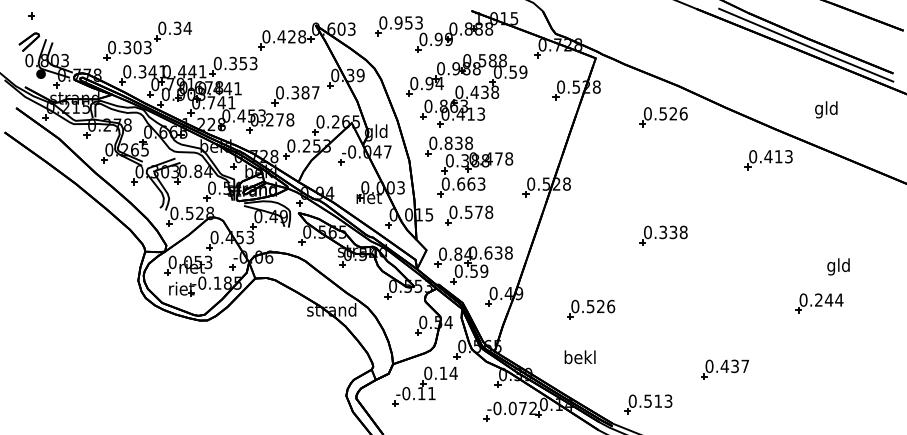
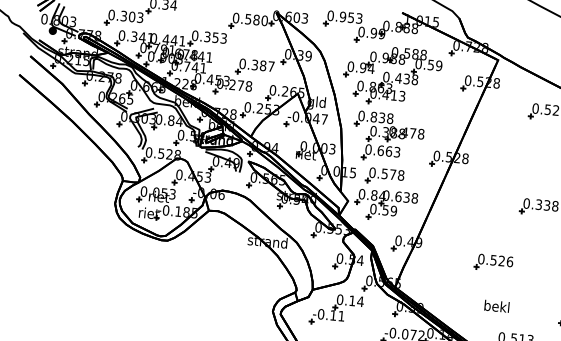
text: (291, 36) -> (256, 19), 0.428 -> 0.580
part: (473, 265) -> (385, 205), moved
part: (591, 309) -> (494, 262), moved
text: (579, 357) -> (496, 306), moved

